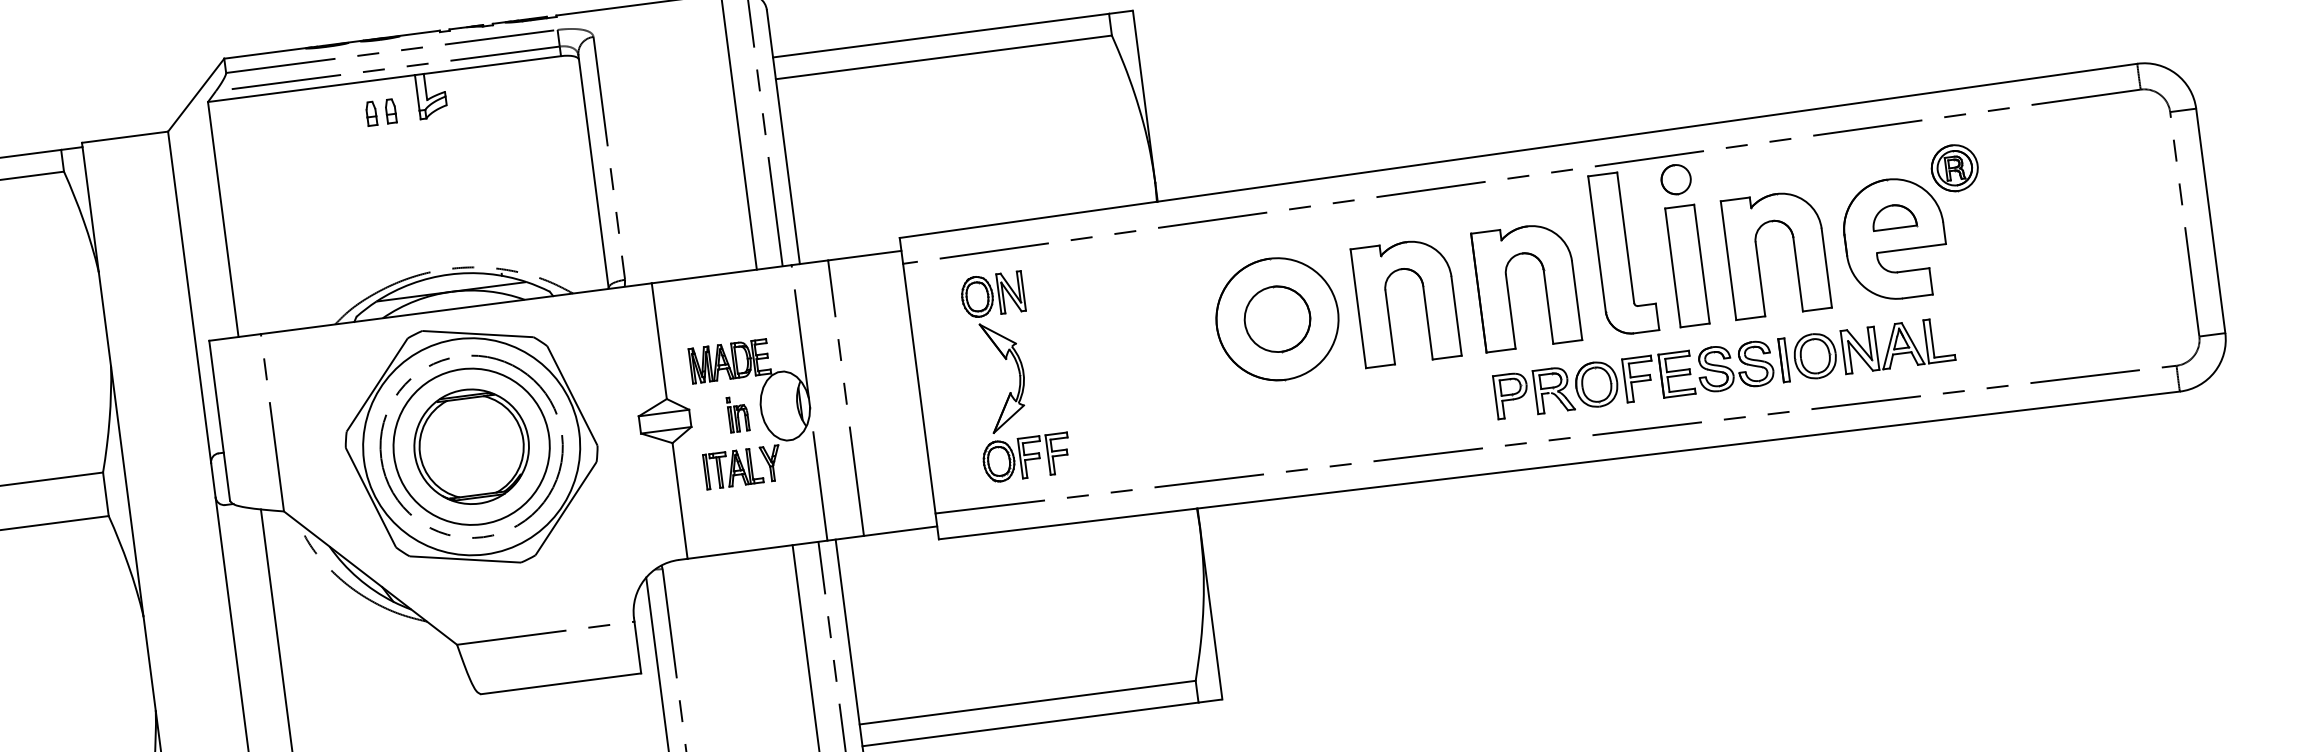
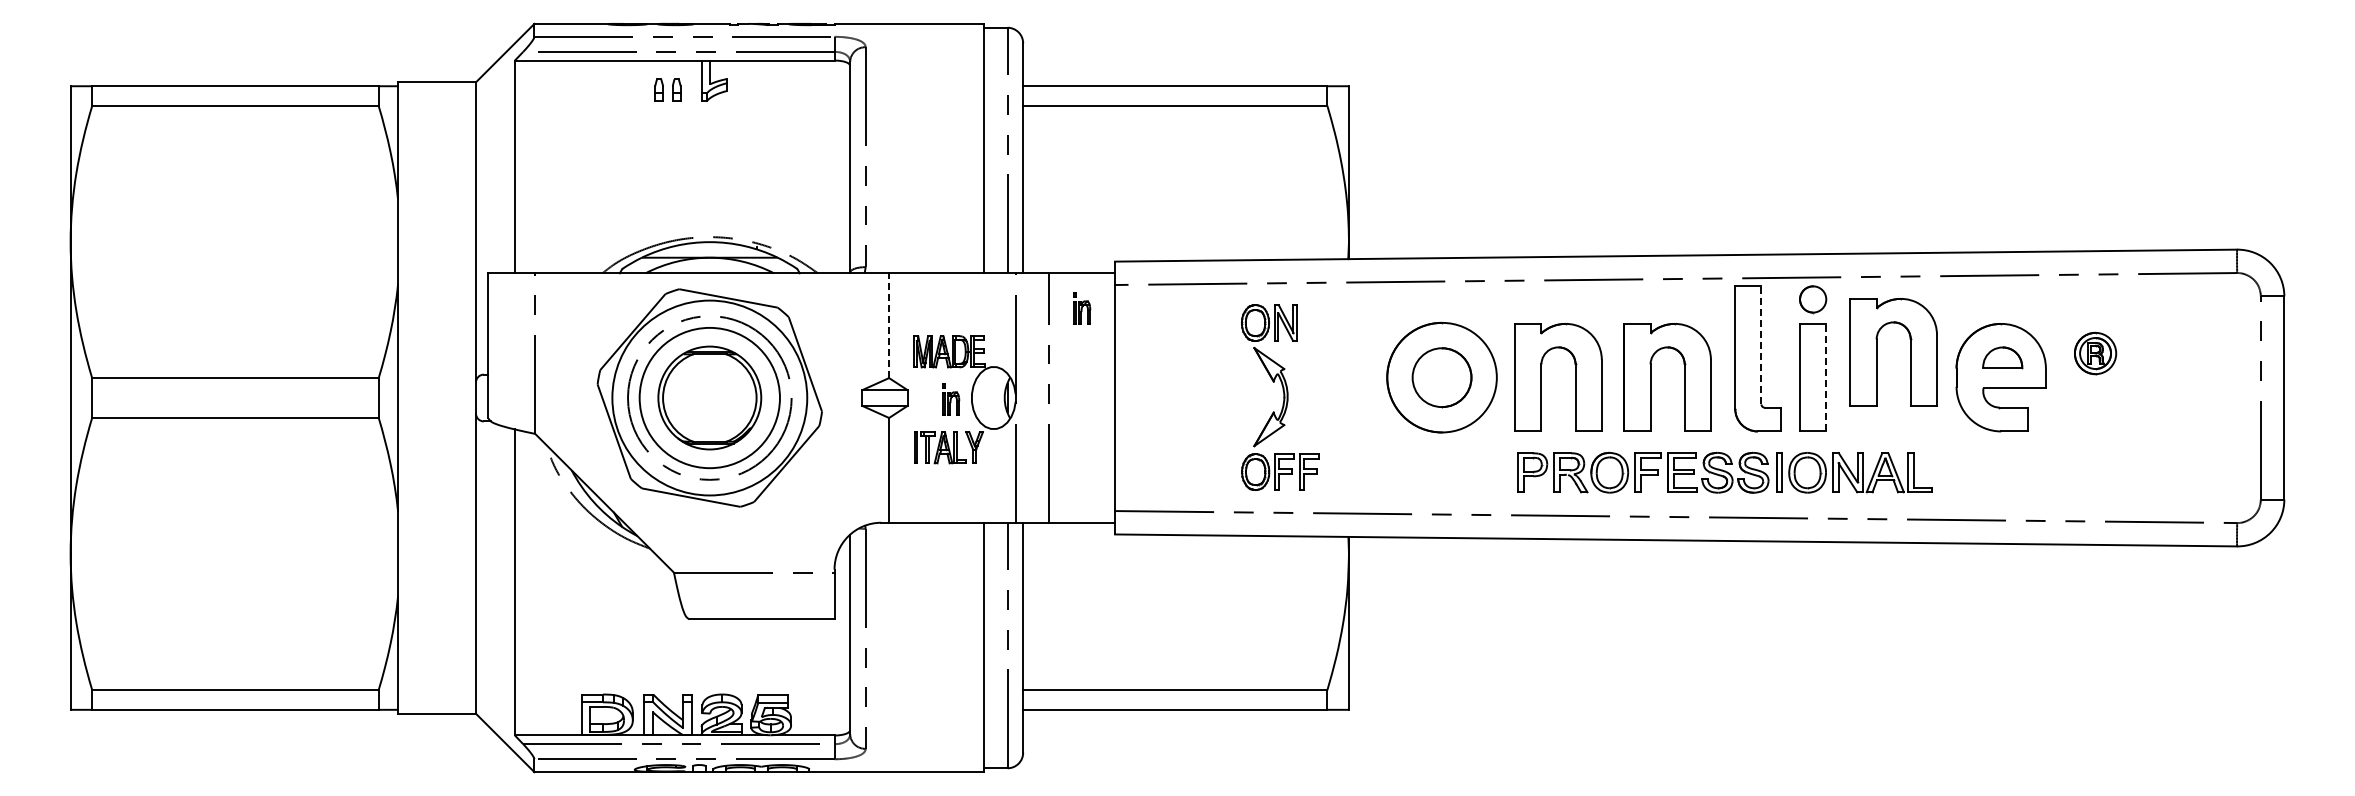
part: (1954, 168) -> (2095, 353), moved
line: (1625, 236) -> (1761, 344), solid -> dashed
part: (1758, 256) -> (1877, 352), moved
line: (1702, 263) -> (1826, 377), solid -> dashed
part: (870, 294) -> (1082, 308), added
line: (659, 340) -> (889, 325), solid -> dashed
part: (1723, 367) -> (1724, 472), moved
part: (1015, 375) -> (1280, 397), moved

